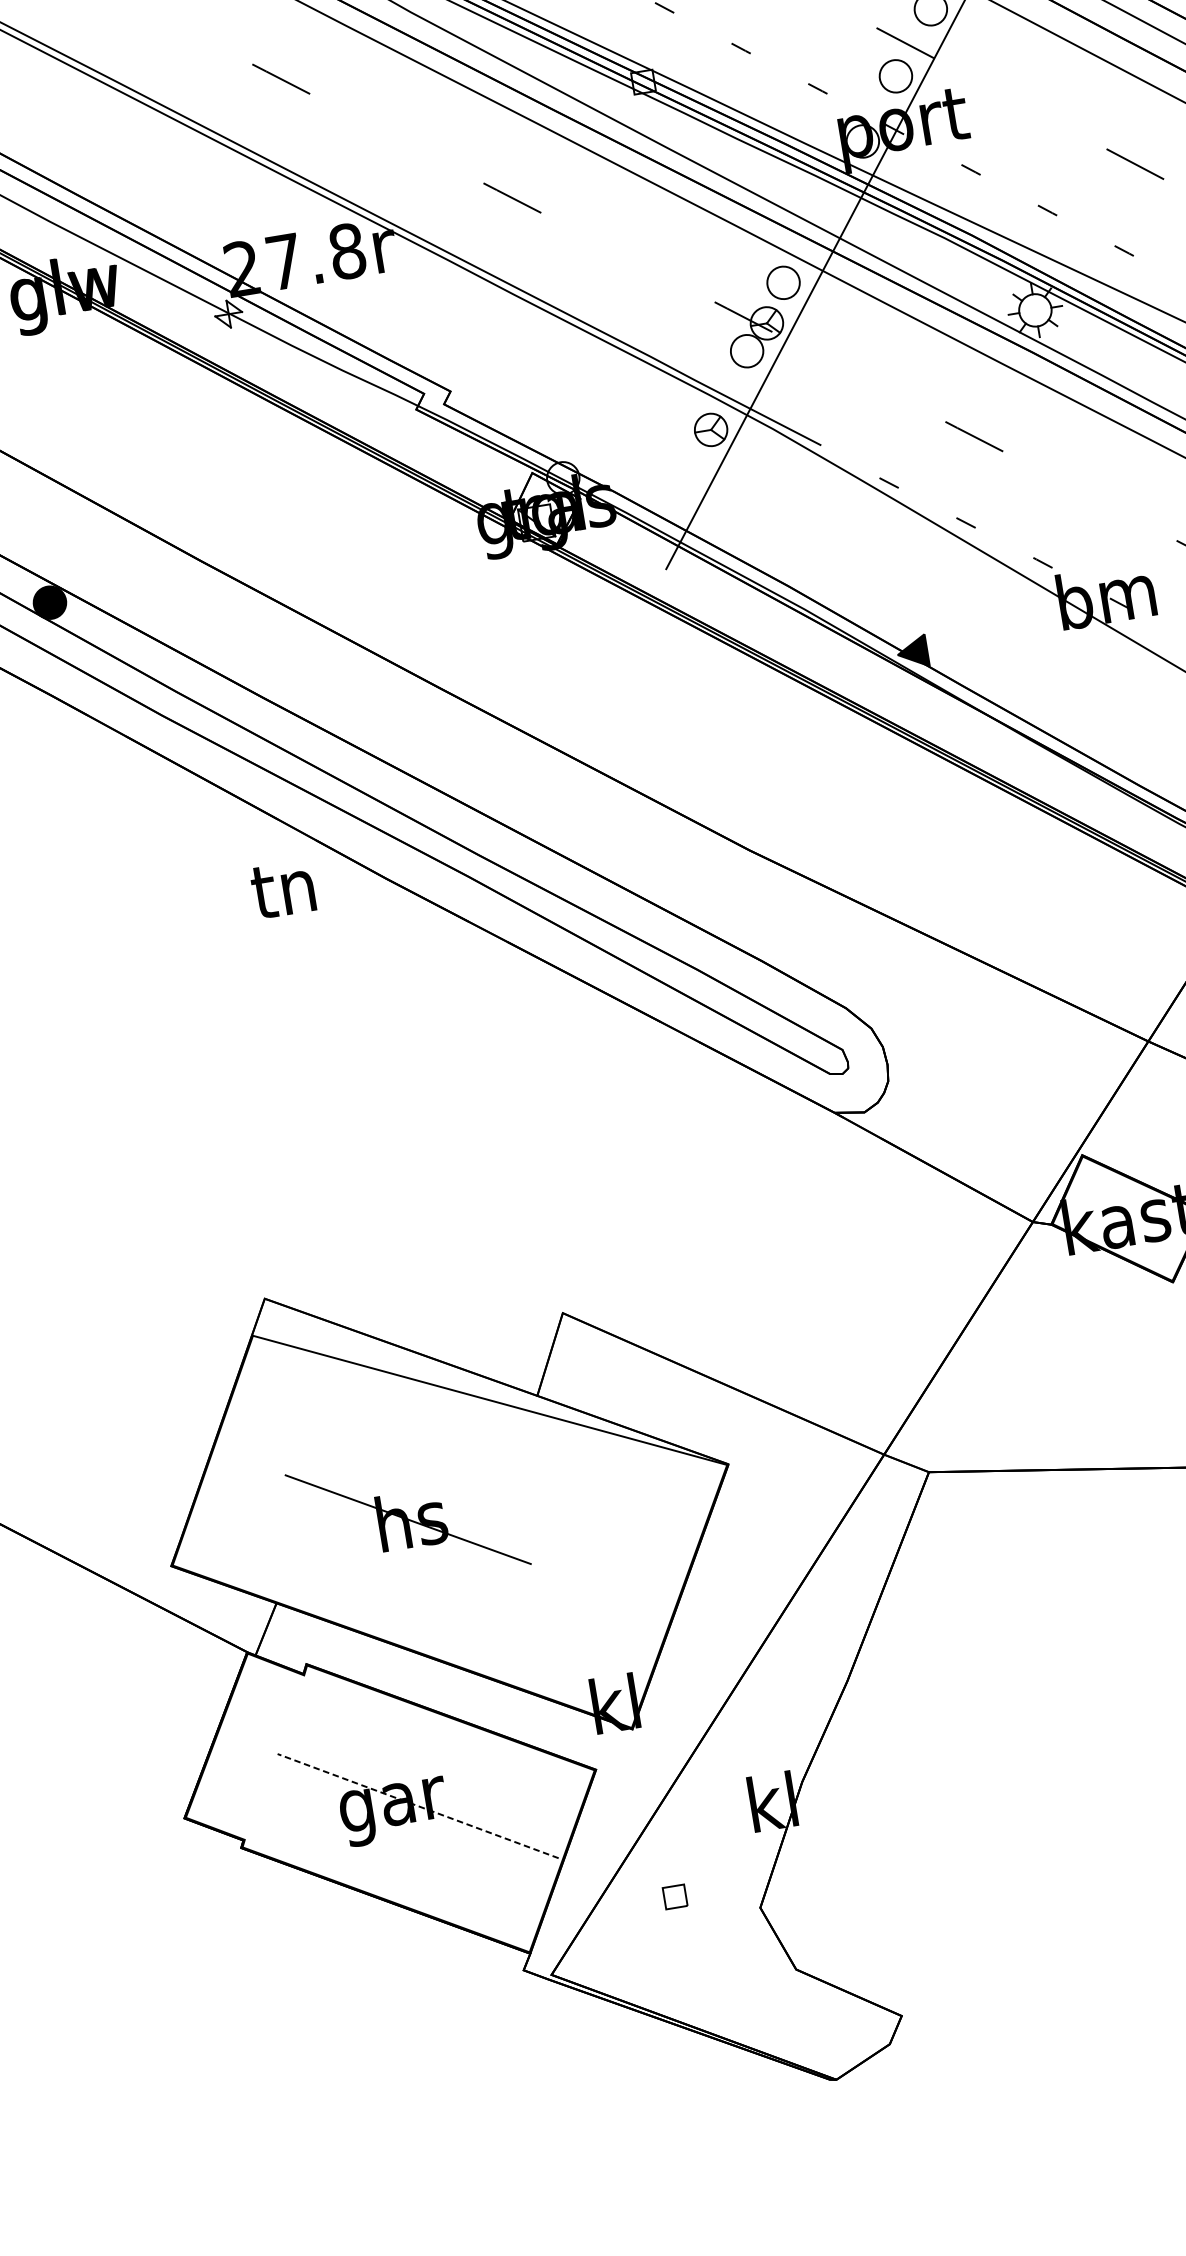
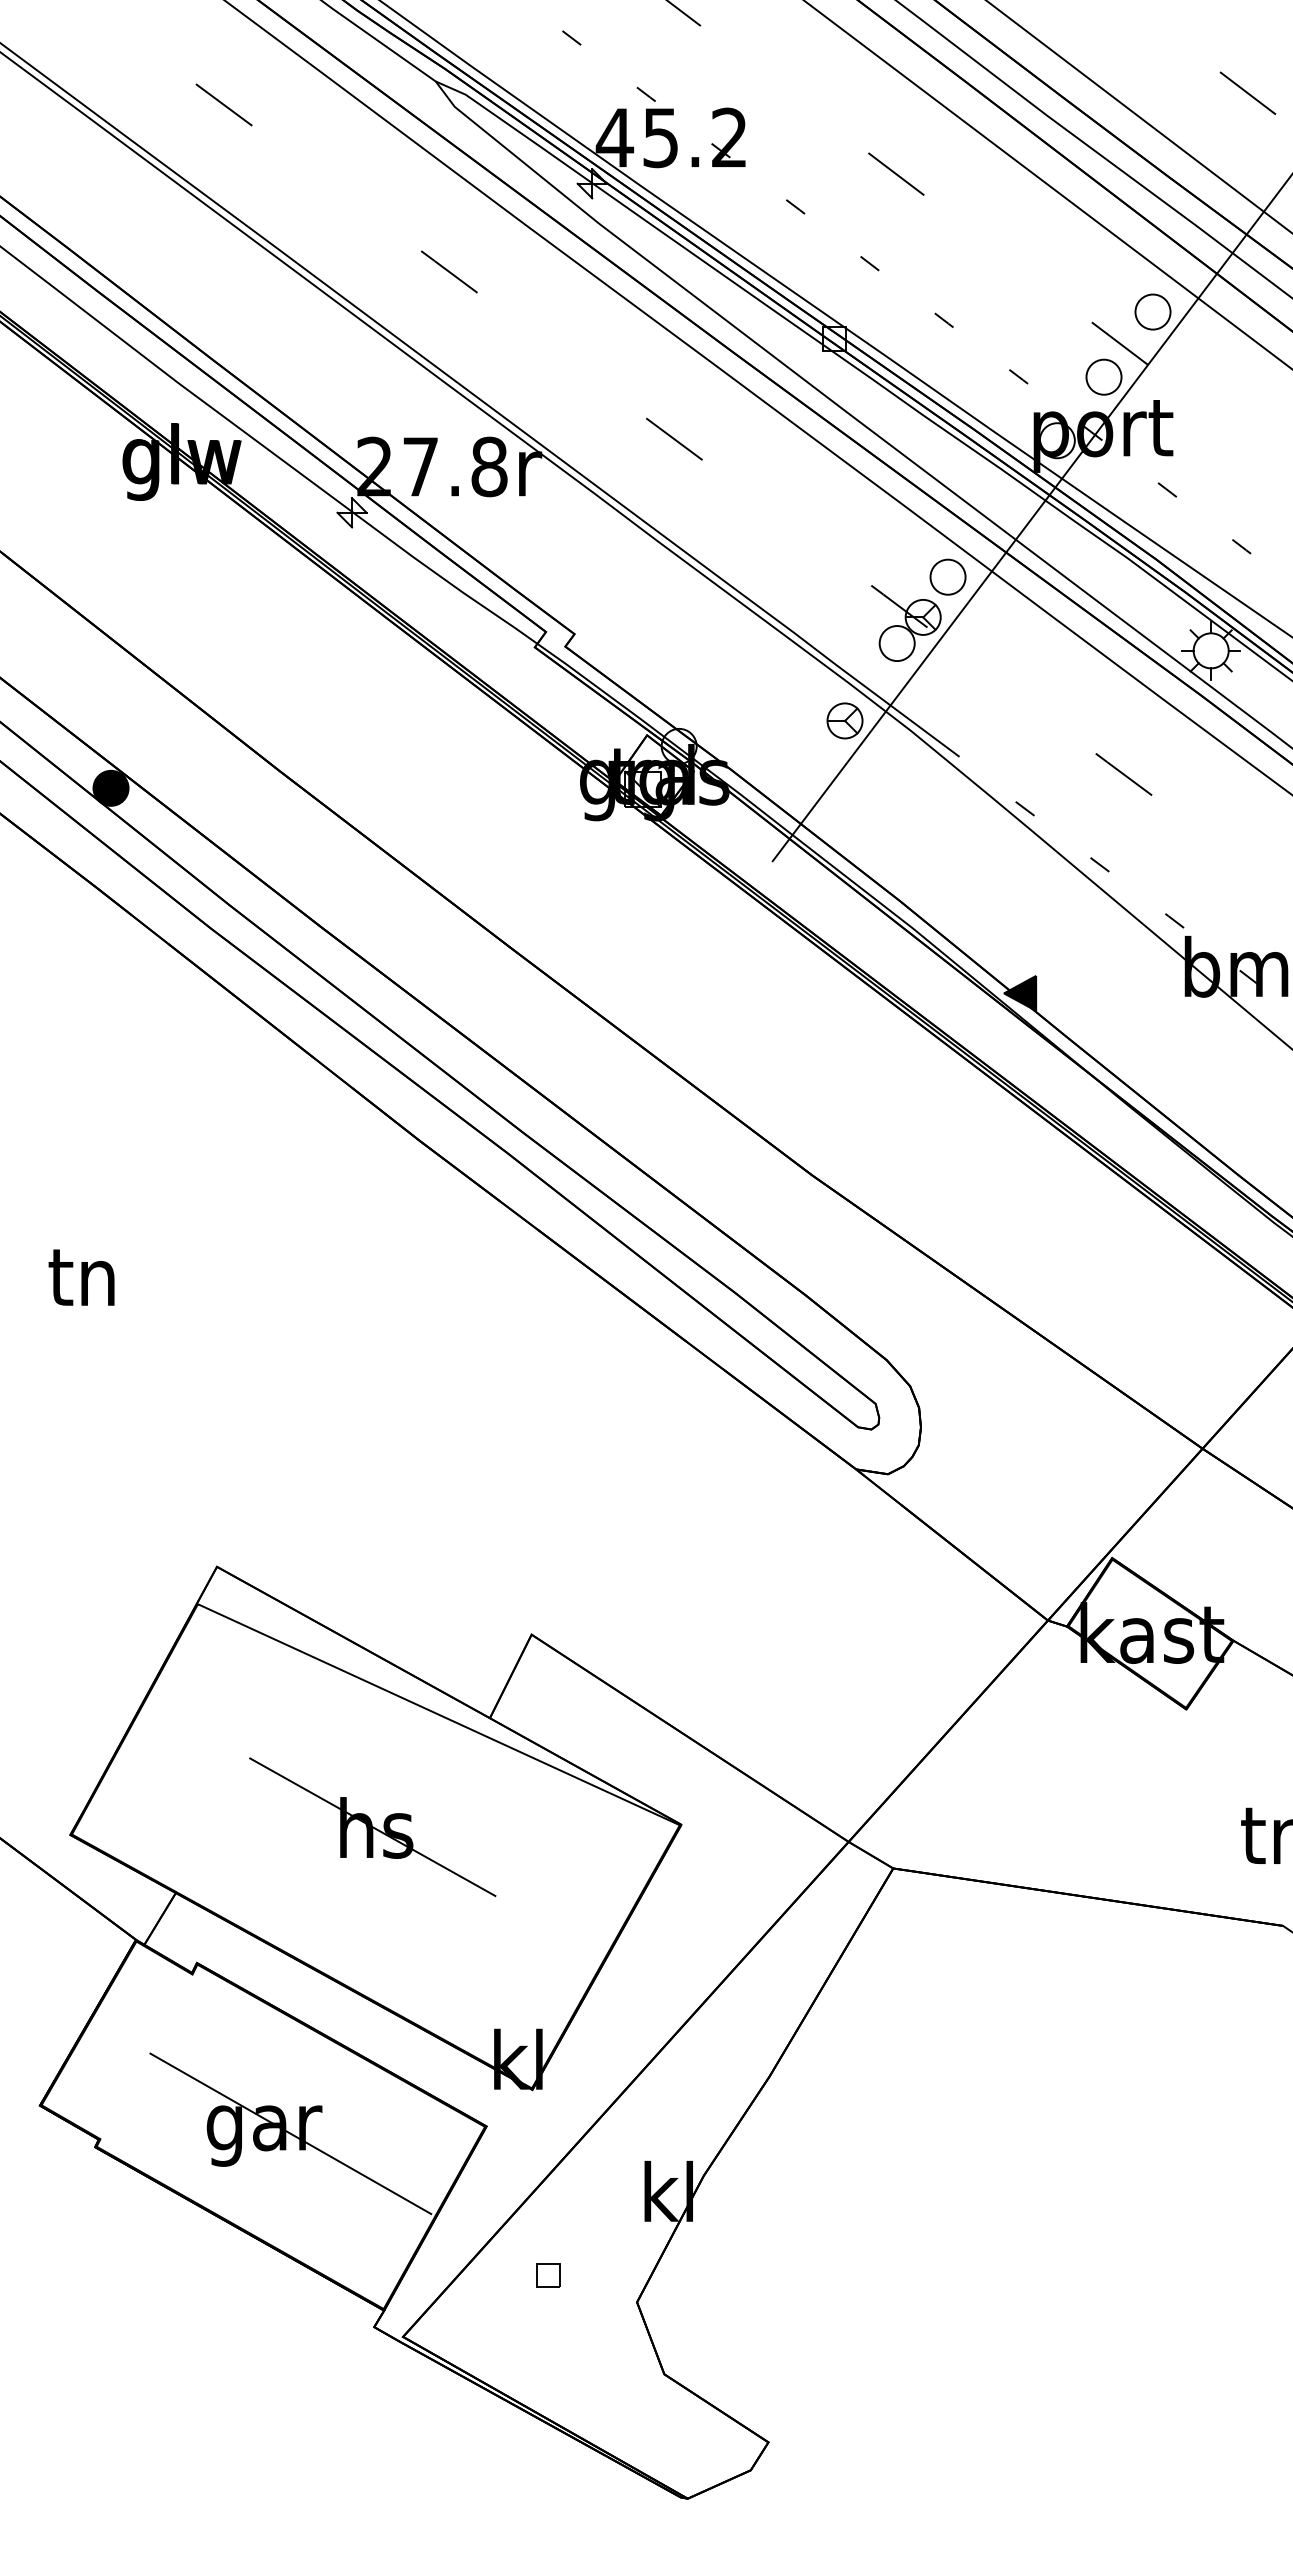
text: (282, 889) -> (81, 1277), moved
part: (408, 1519) -> (372, 1827), moved
line: (417, 1805) -> (290, 2133), dashed -> solid

